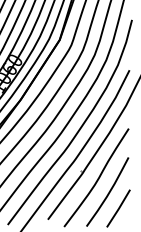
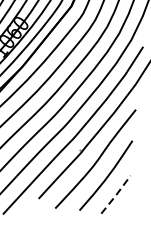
line: (118, 208) -> (115, 194), solid -> dashed

